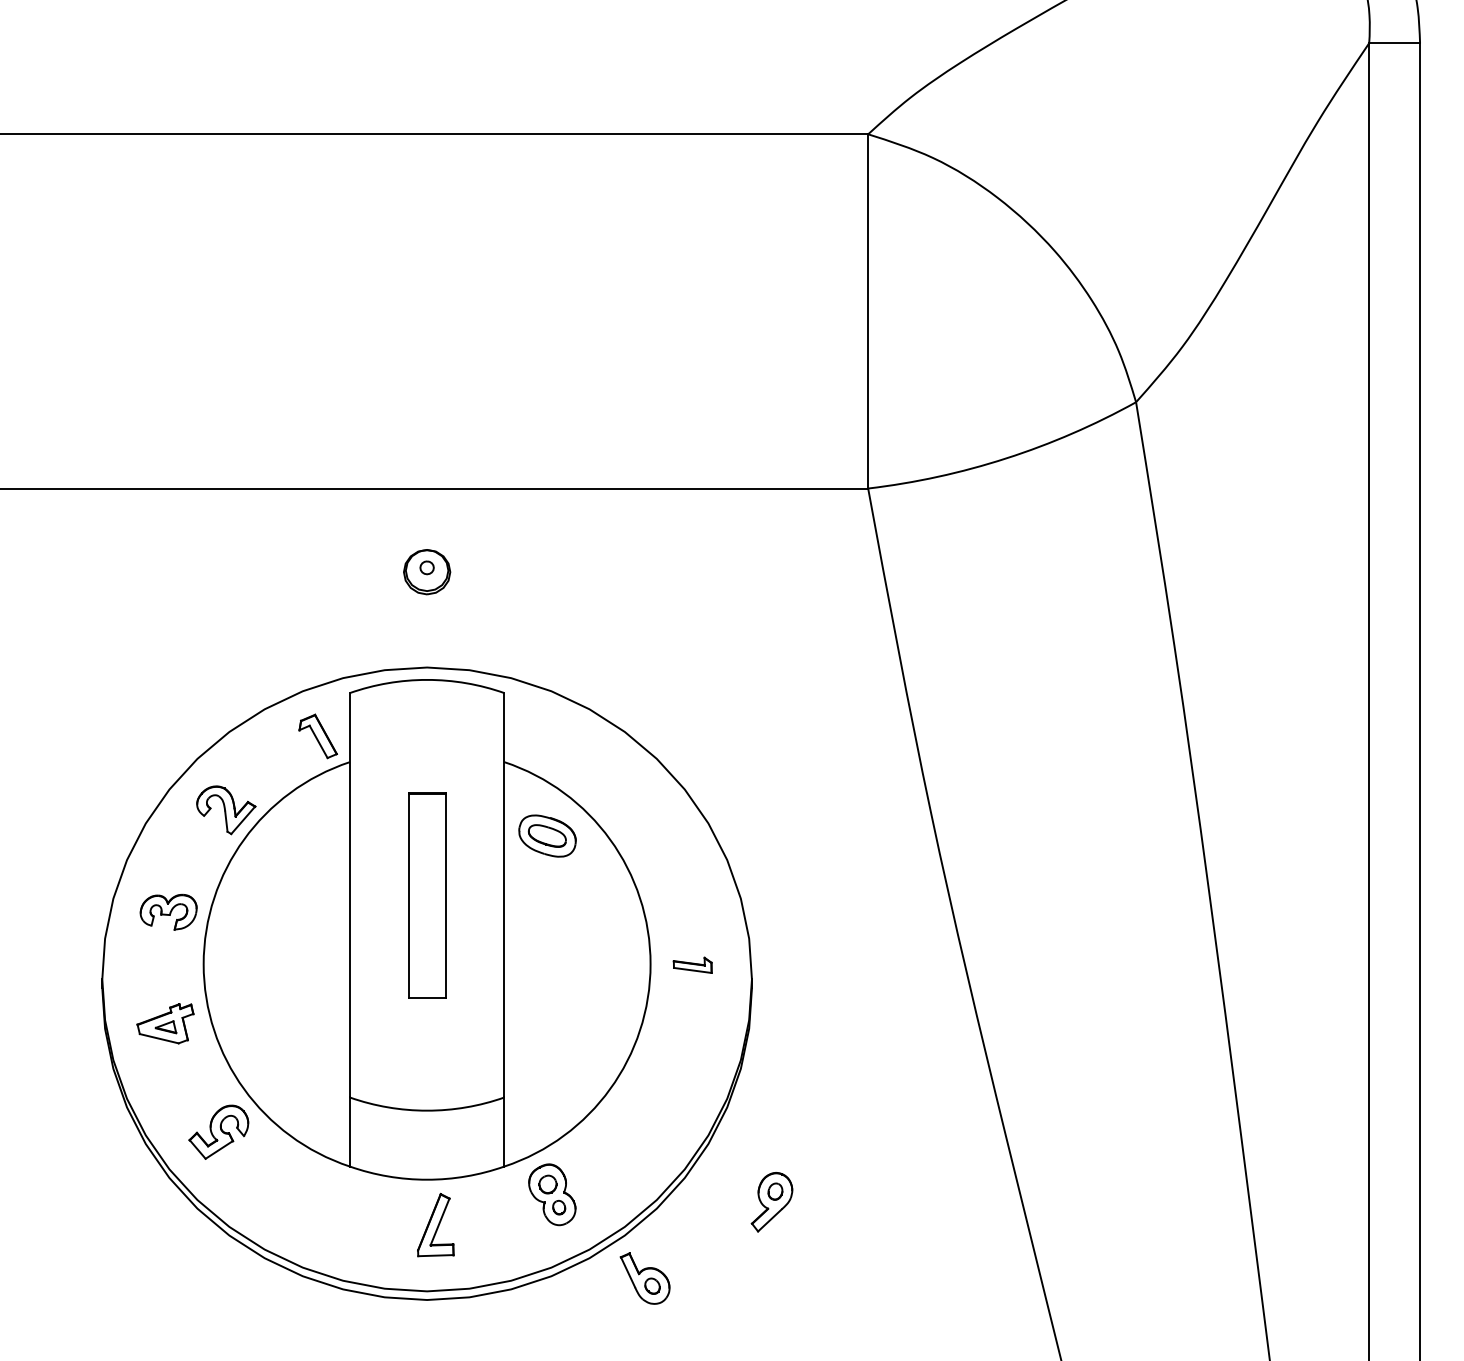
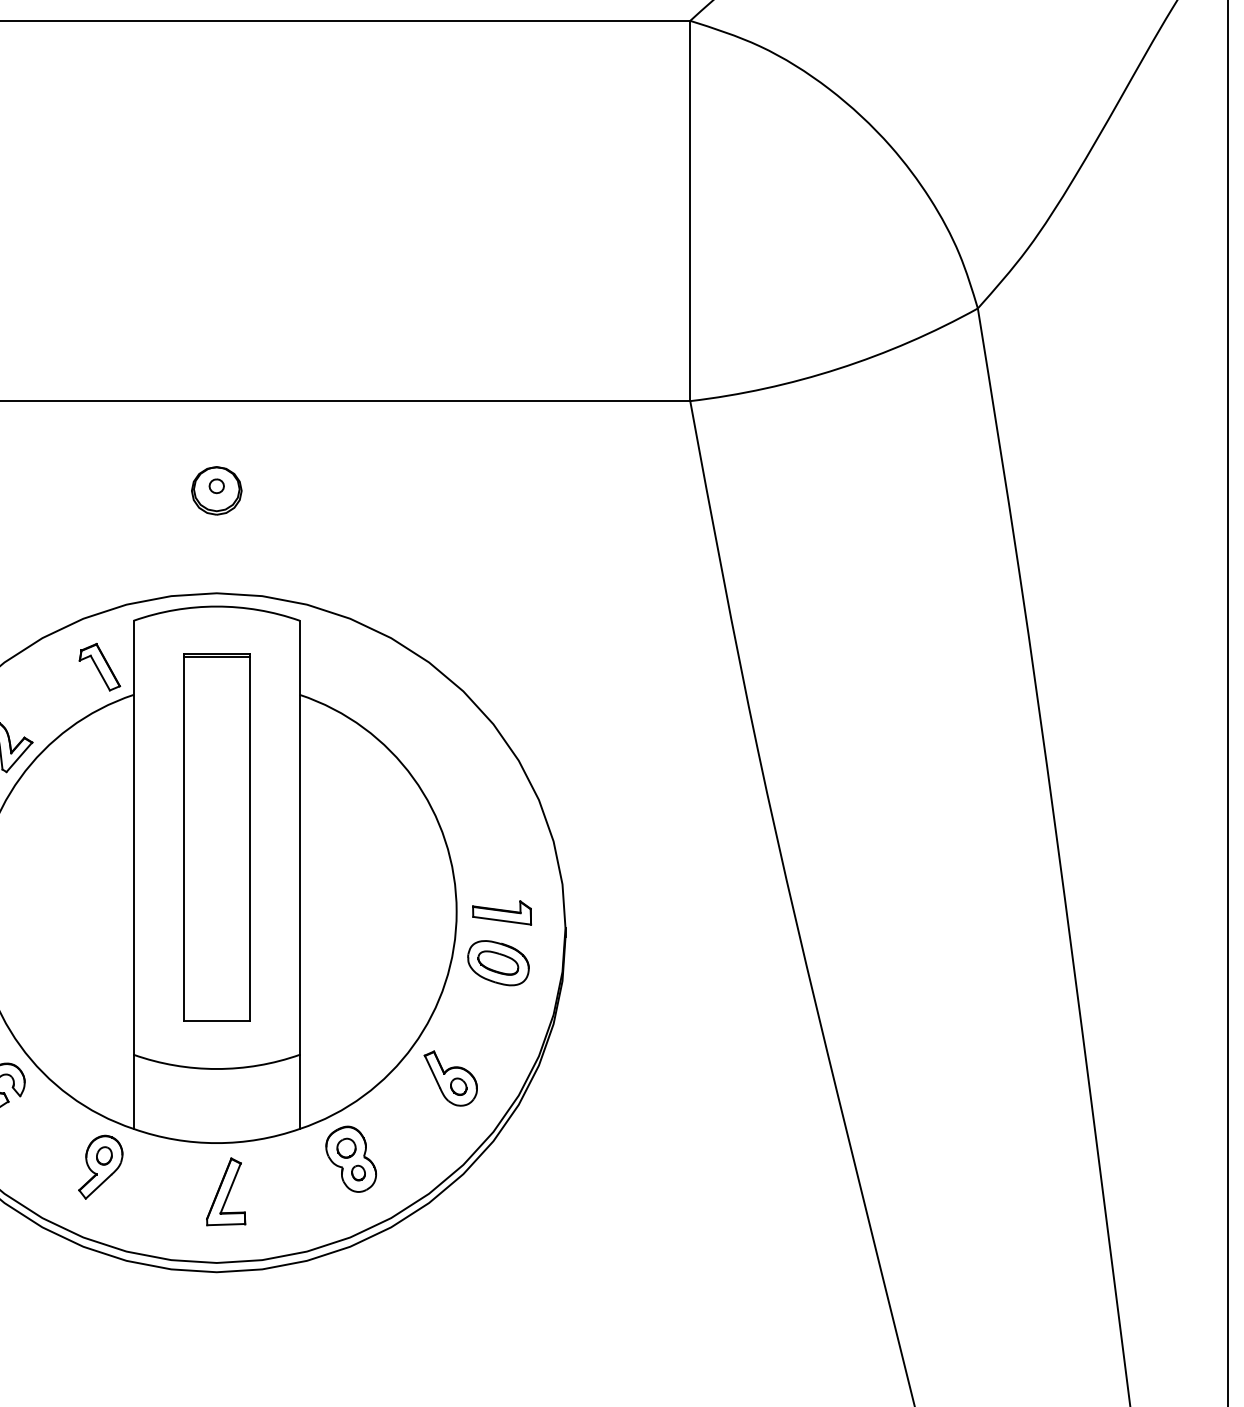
part: (547, 835) -> (498, 962), moved
part: (426, 894) -> (216, 836), size x1.67
part: (692, 965) -> (501, 913), size x1.43
part: (771, 1202) -> (100, 1167), moved
part: (644, 1278) -> (450, 1078), moved

